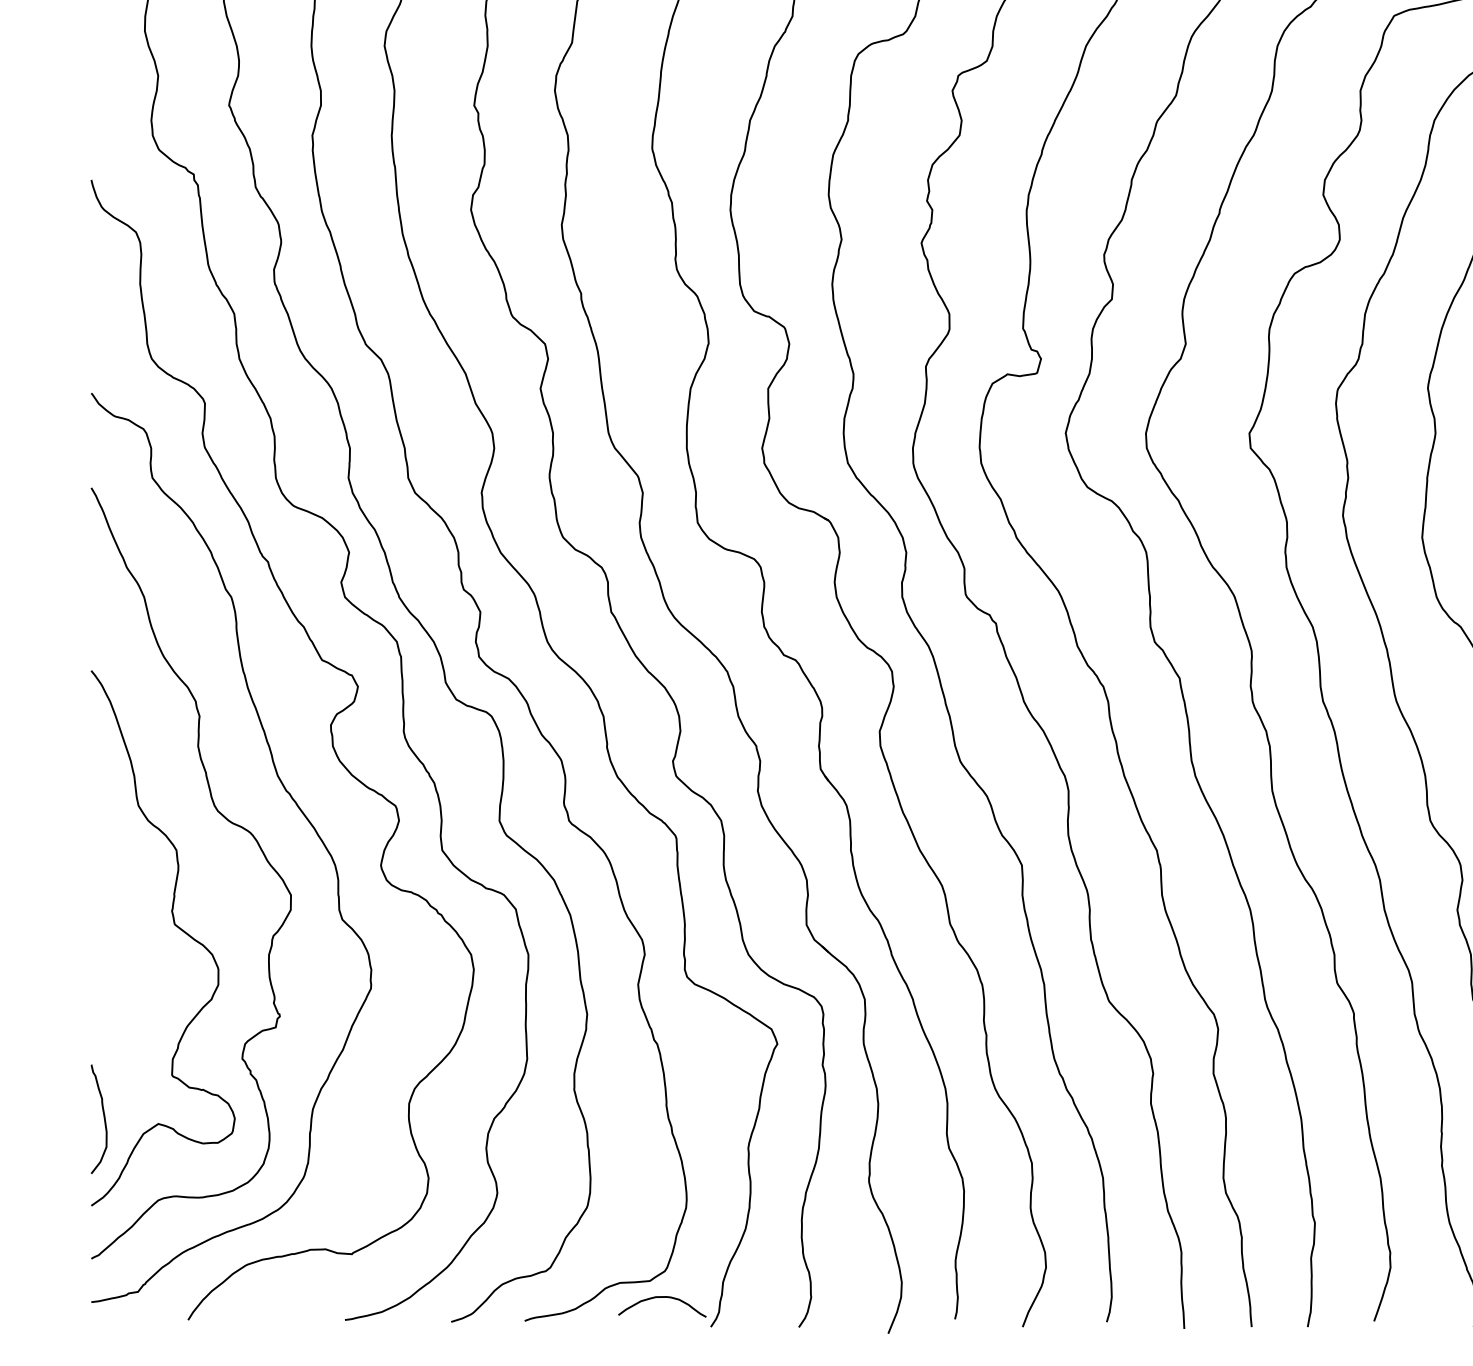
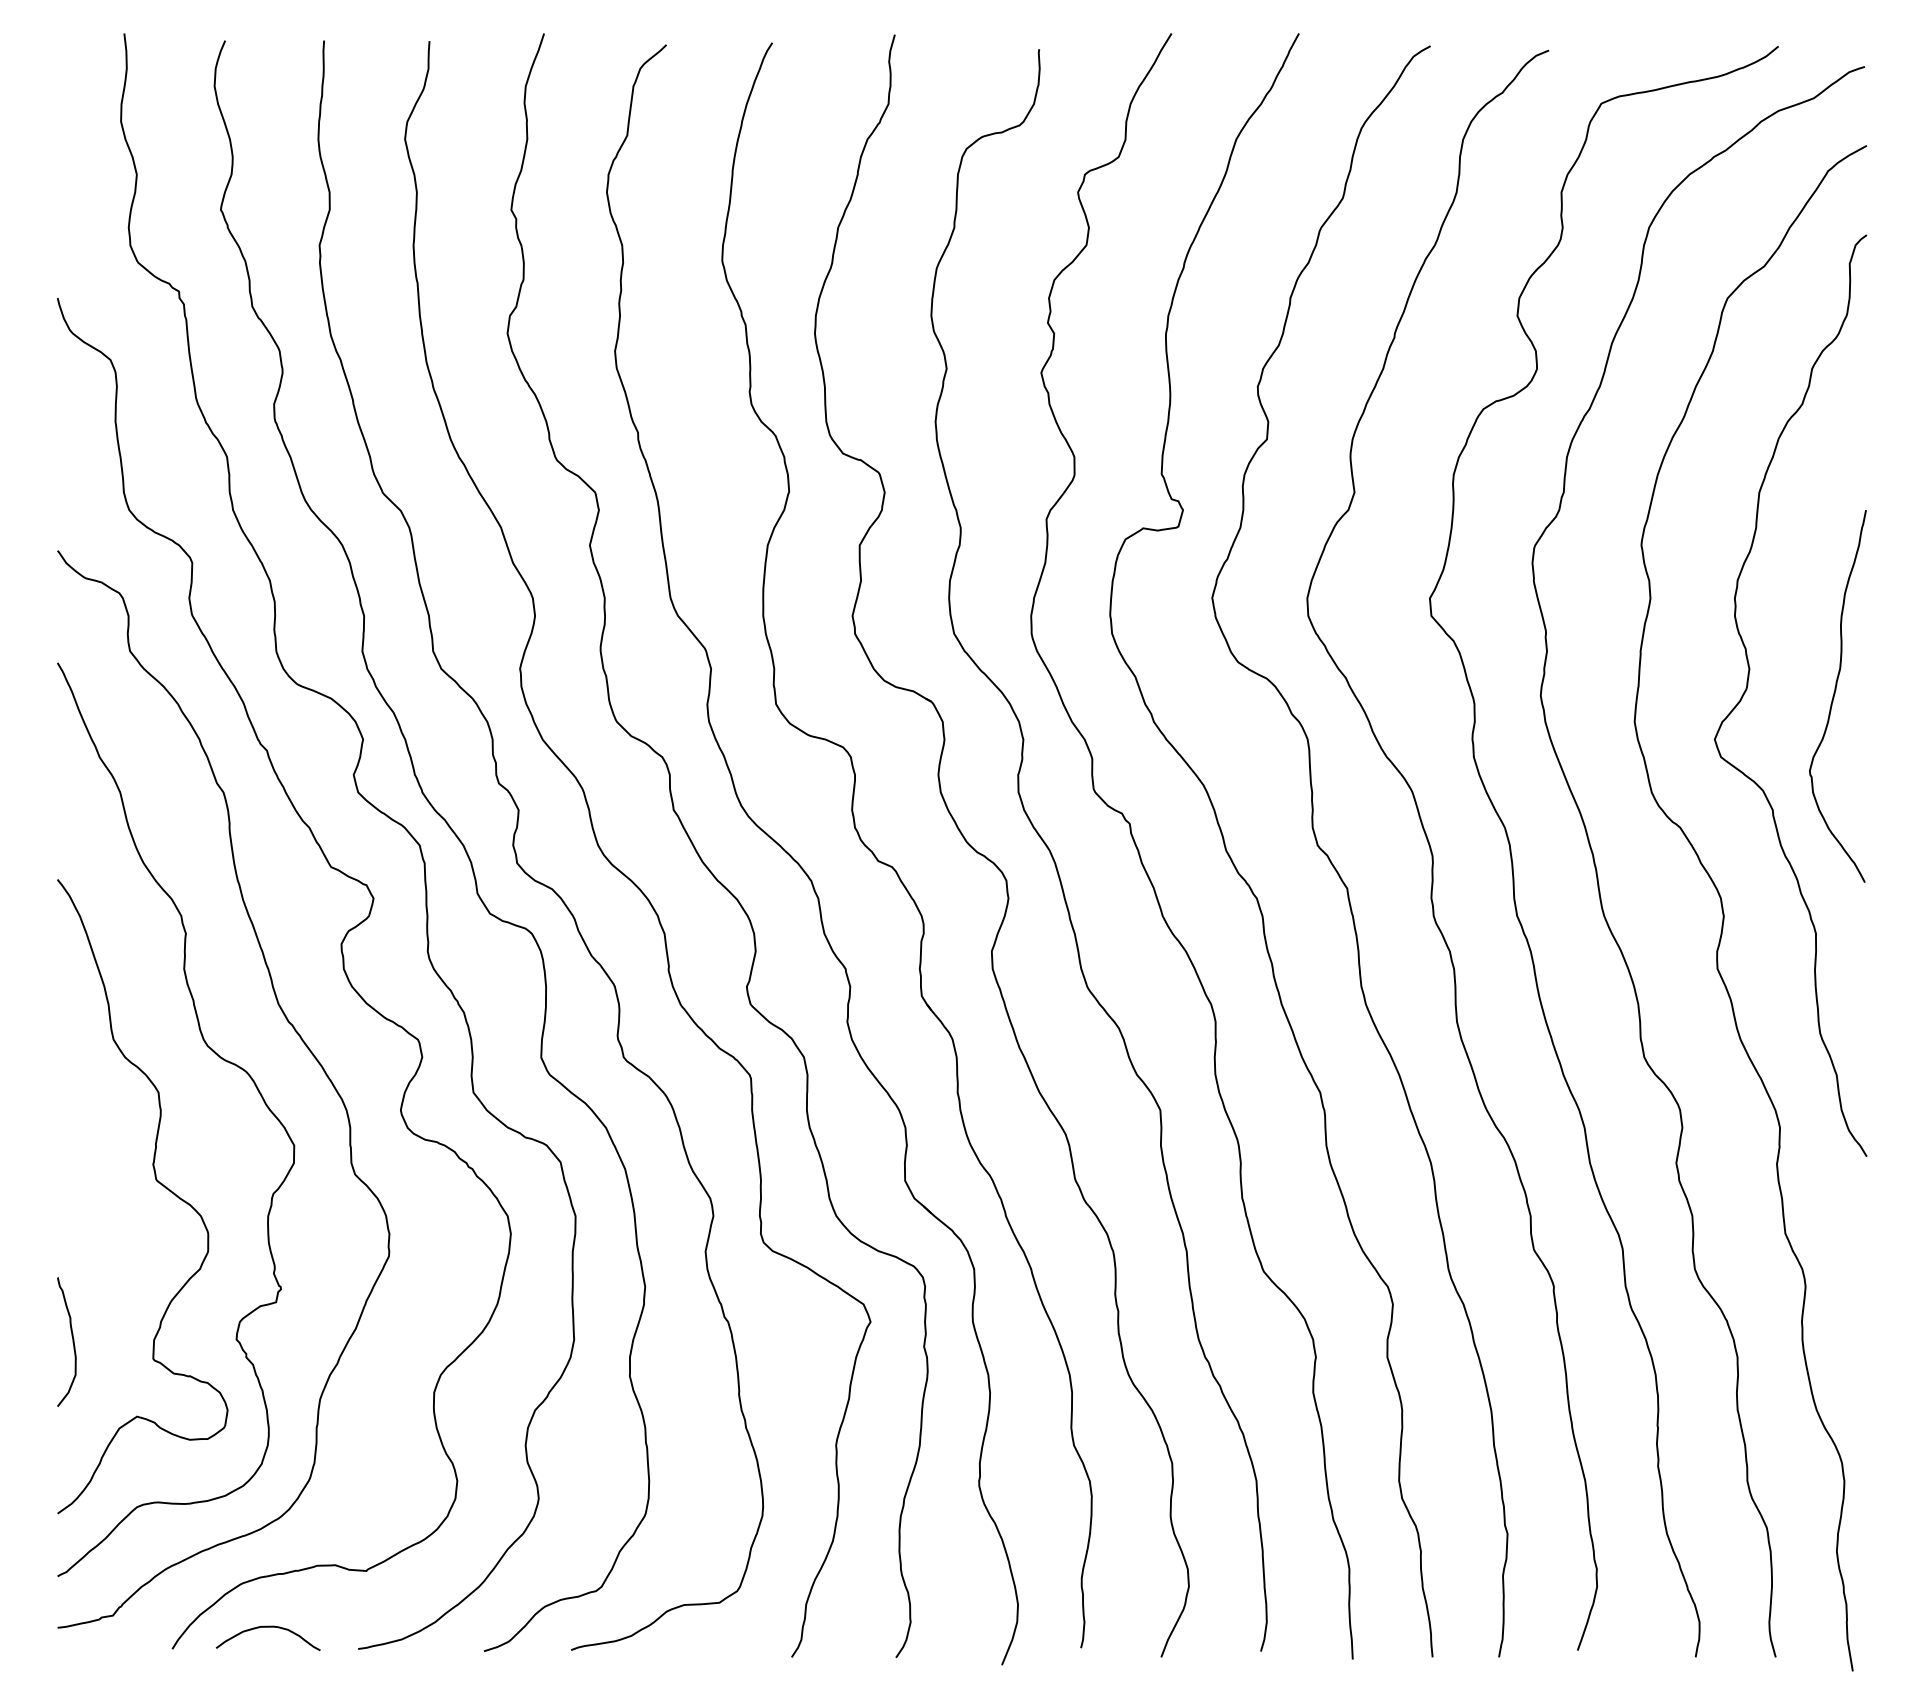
curve: (103, 1118) -> (72, 1341), moved
curve: (661, 1297) -> (267, 1627), moved

